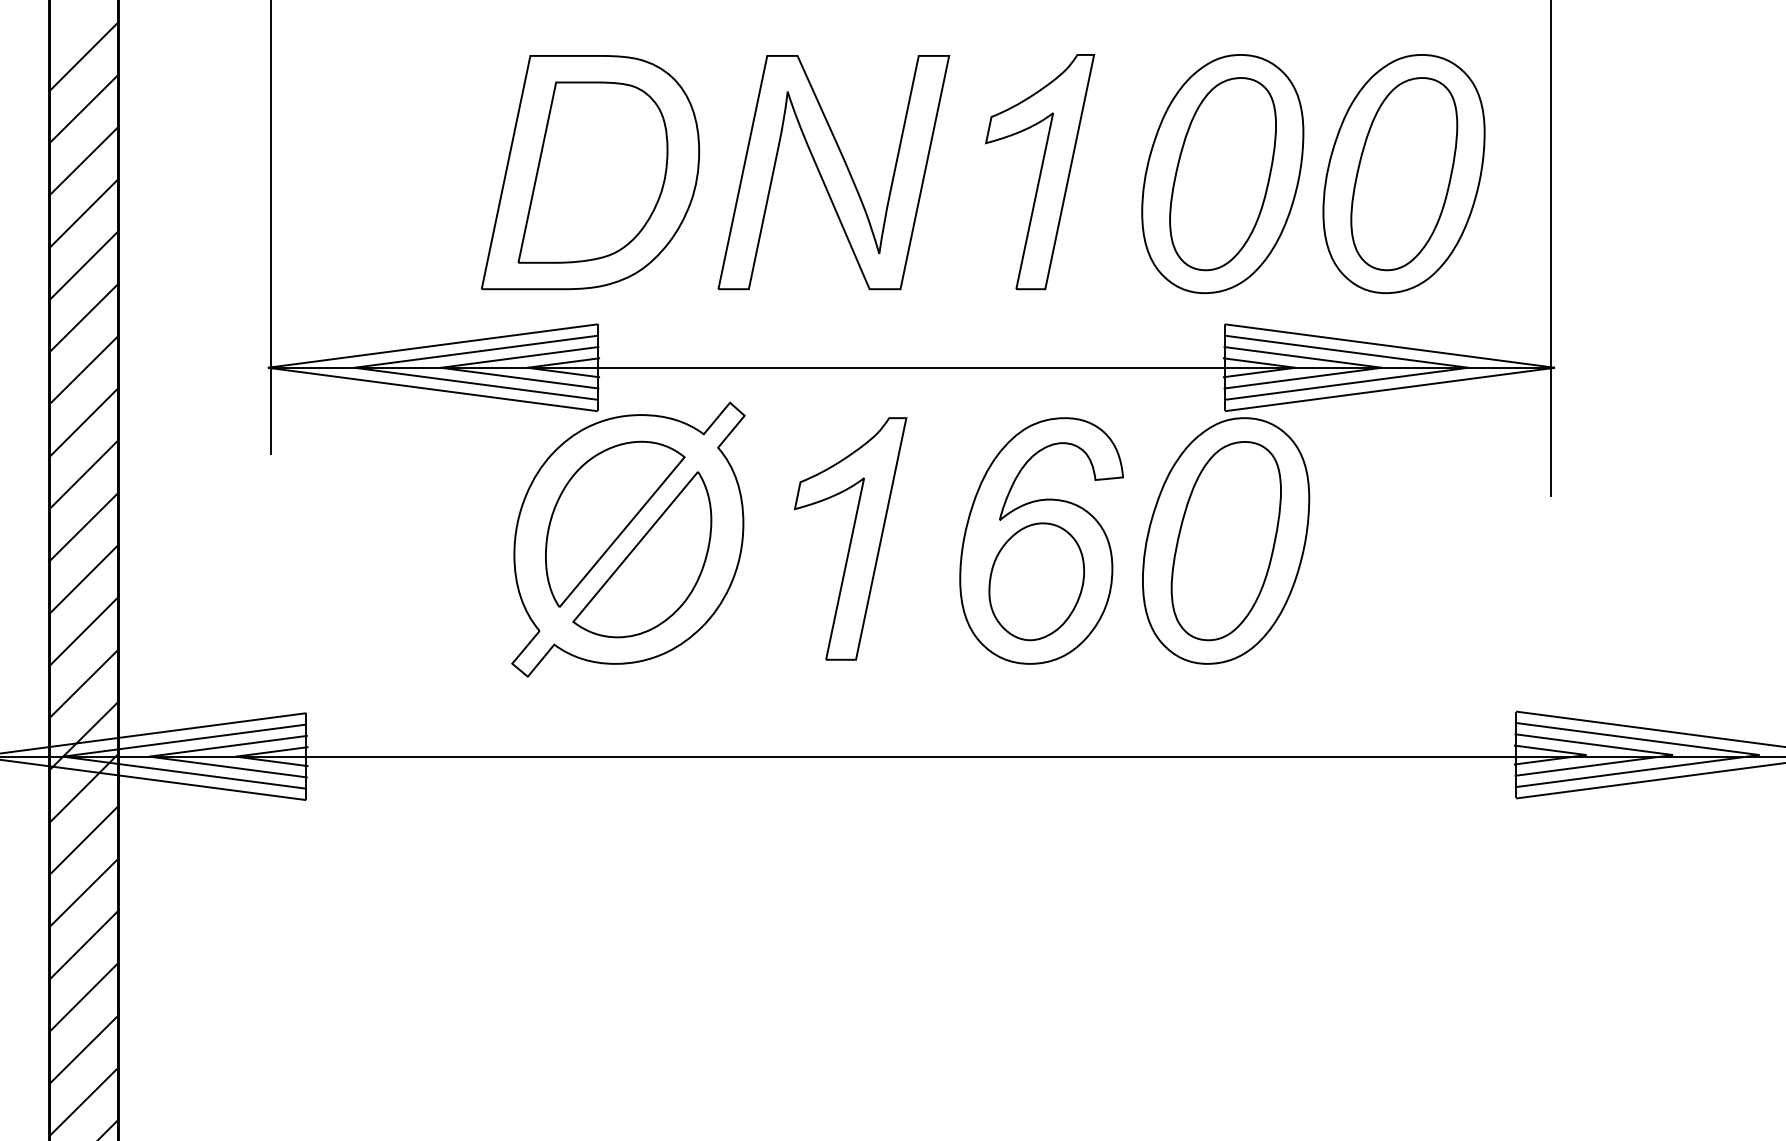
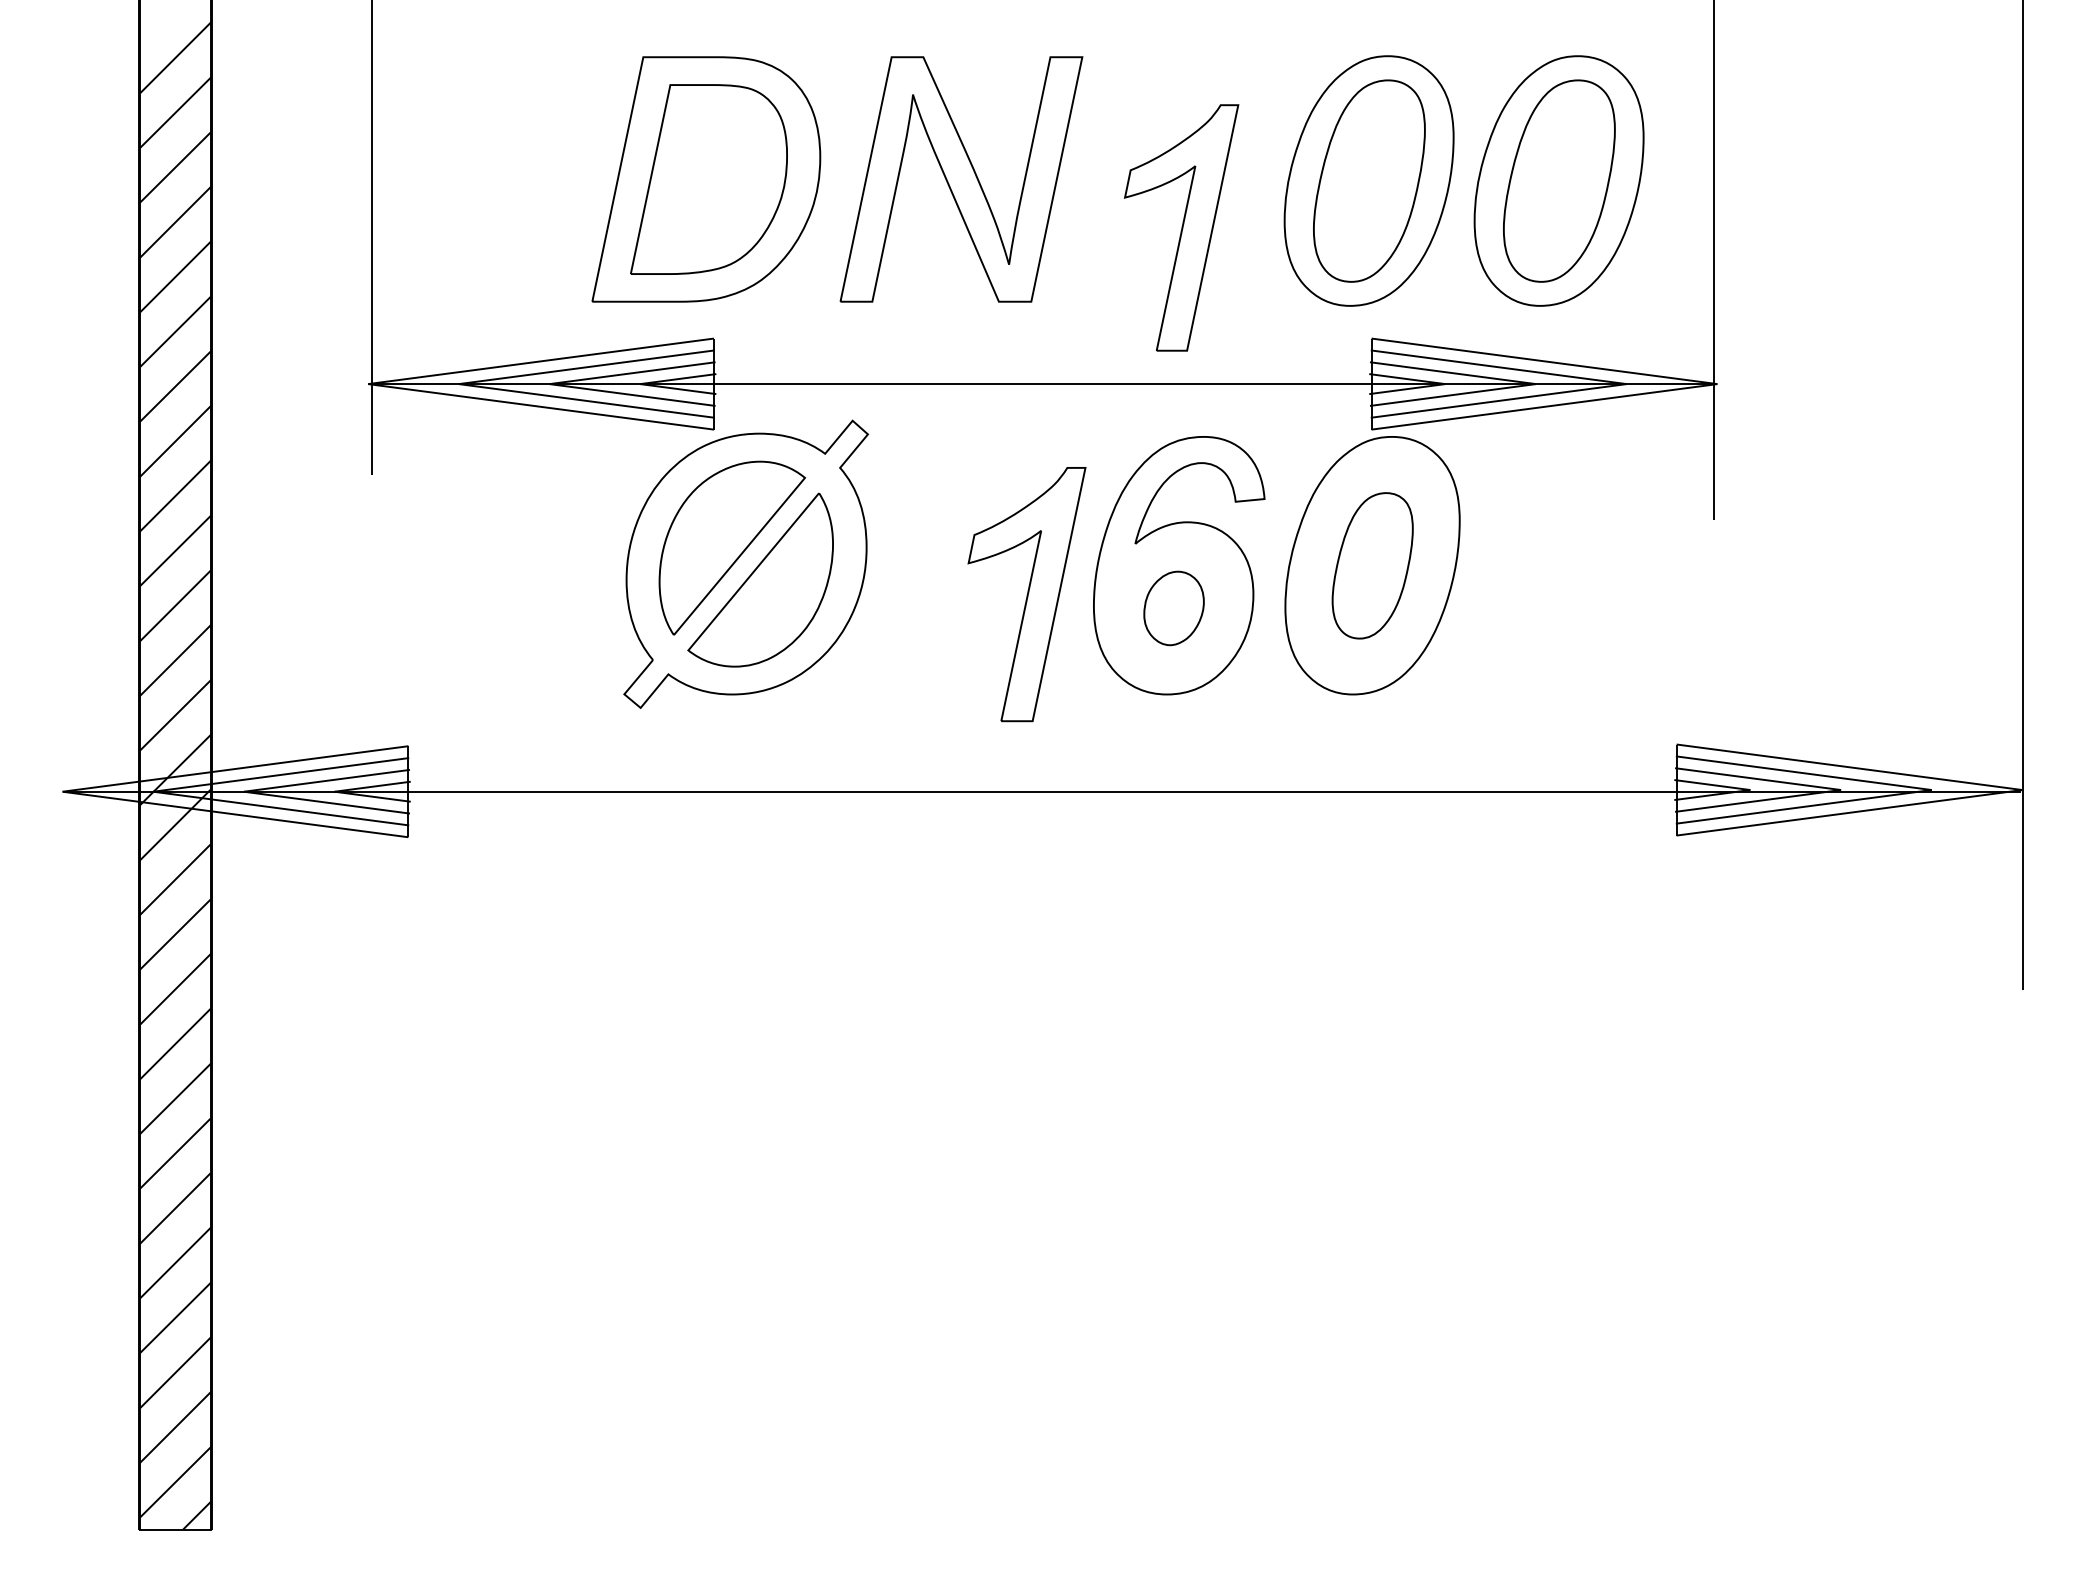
part: (1039, 171) -> (1181, 227), moved
part: (850, 538) -> (1026, 594), moved
part: (1226, 540) -> (1372, 565), size x0.7
part: (1036, 581) -> (1173, 608), size x0.6

